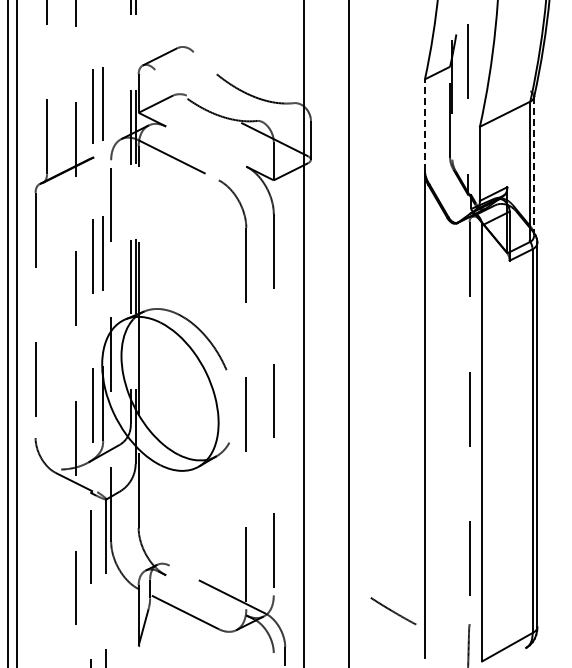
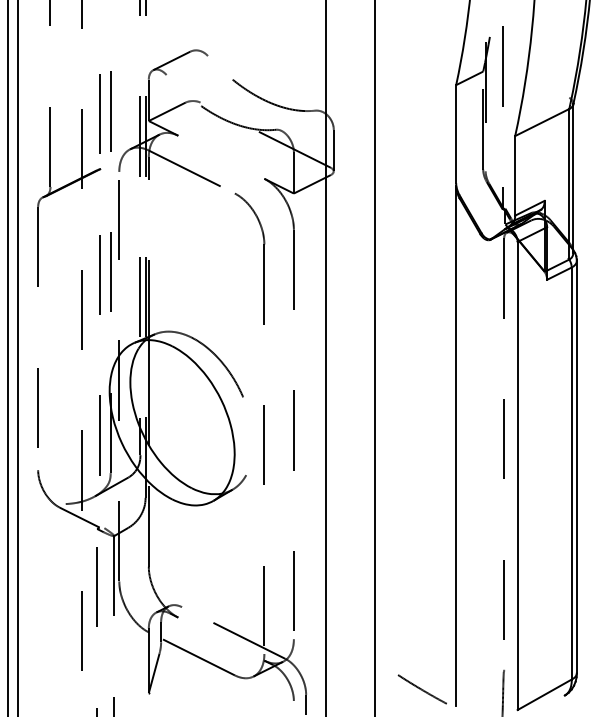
line: (424, 125) -> (455, 134), dashed -> solid
line: (534, 166) -> (573, 178), dashed -> solid
line: (393, 611) -> (422, 689), moved

